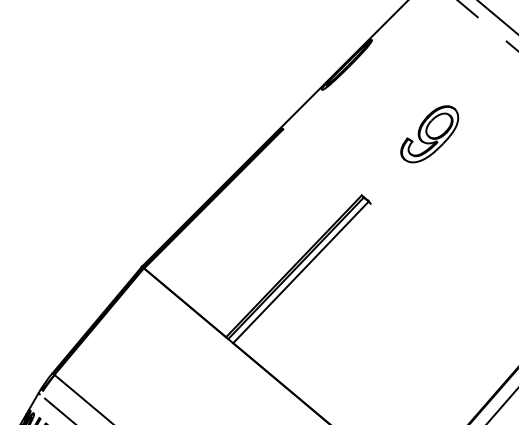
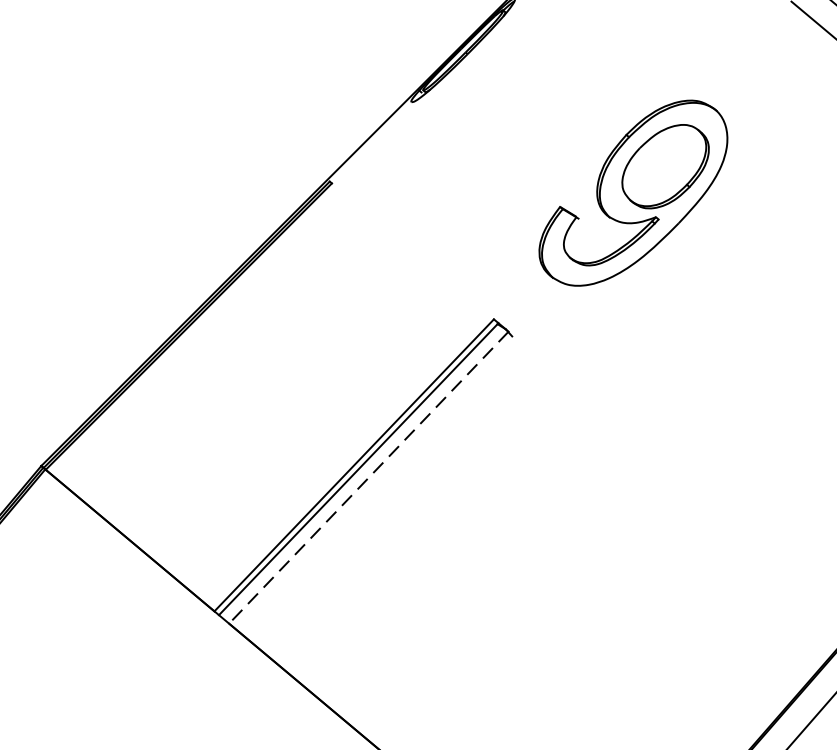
part: (429, 134) -> (633, 193), size x1.6
line: (300, 272) -> (367, 478), solid -> dashed

